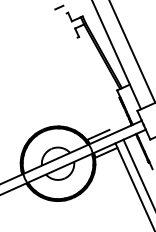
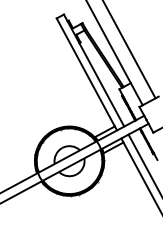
line: (90, 68) -> (93, 70), added
line: (82, 71) -> (86, 74), added

